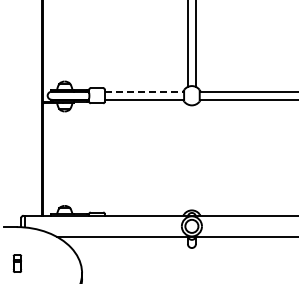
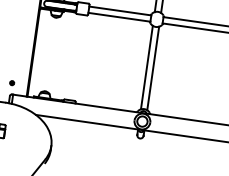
line: (144, 91) -> (120, 10), dashed -> solid
line: (187, 157) -> (146, 67), added
line: (195, 157) -> (152, 68), added
part: (21, 200) -> (12, 82), added

